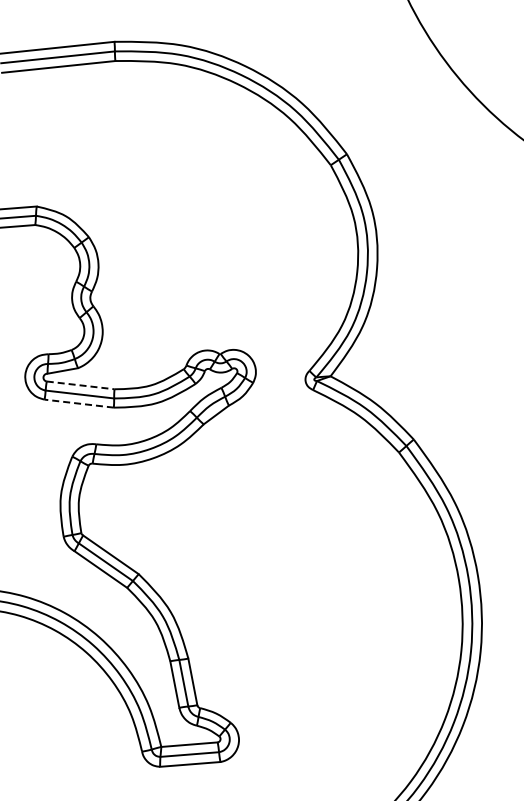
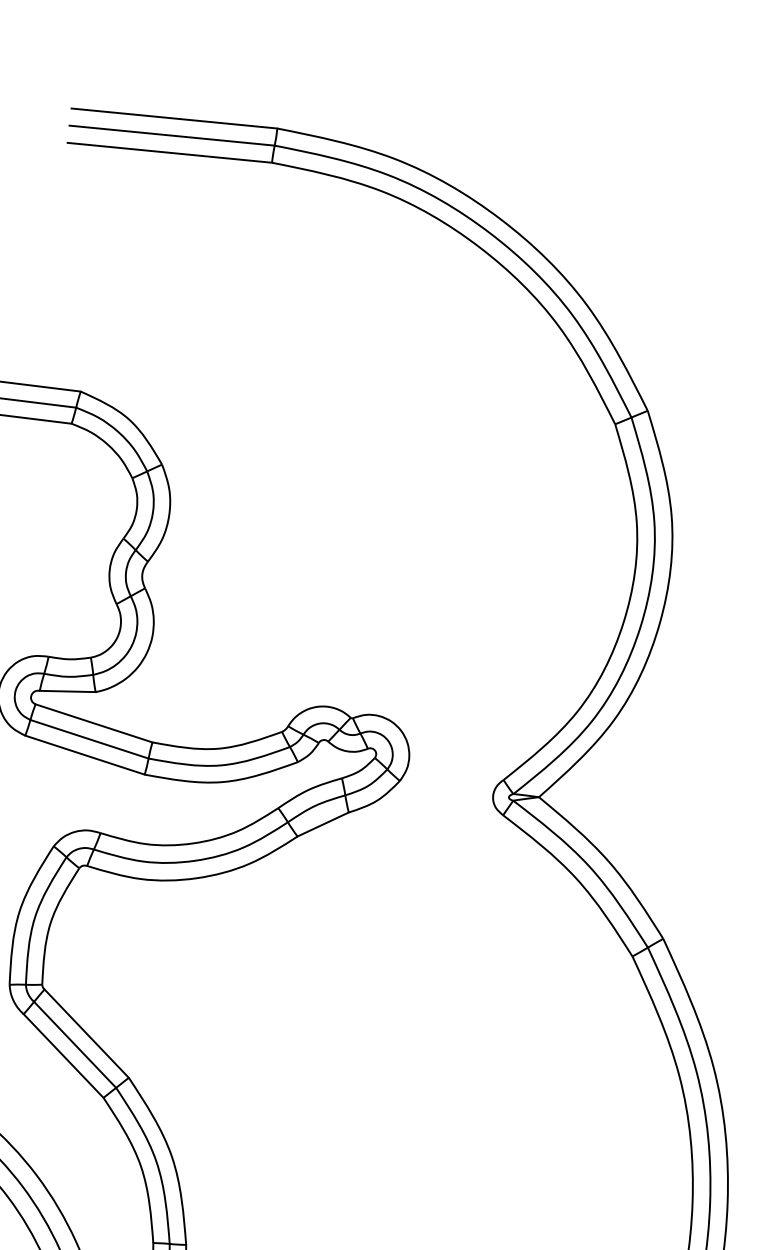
line: (81, 385) -> (95, 723), dashed -> solid
line: (79, 403) -> (85, 754), dashed -> solid

